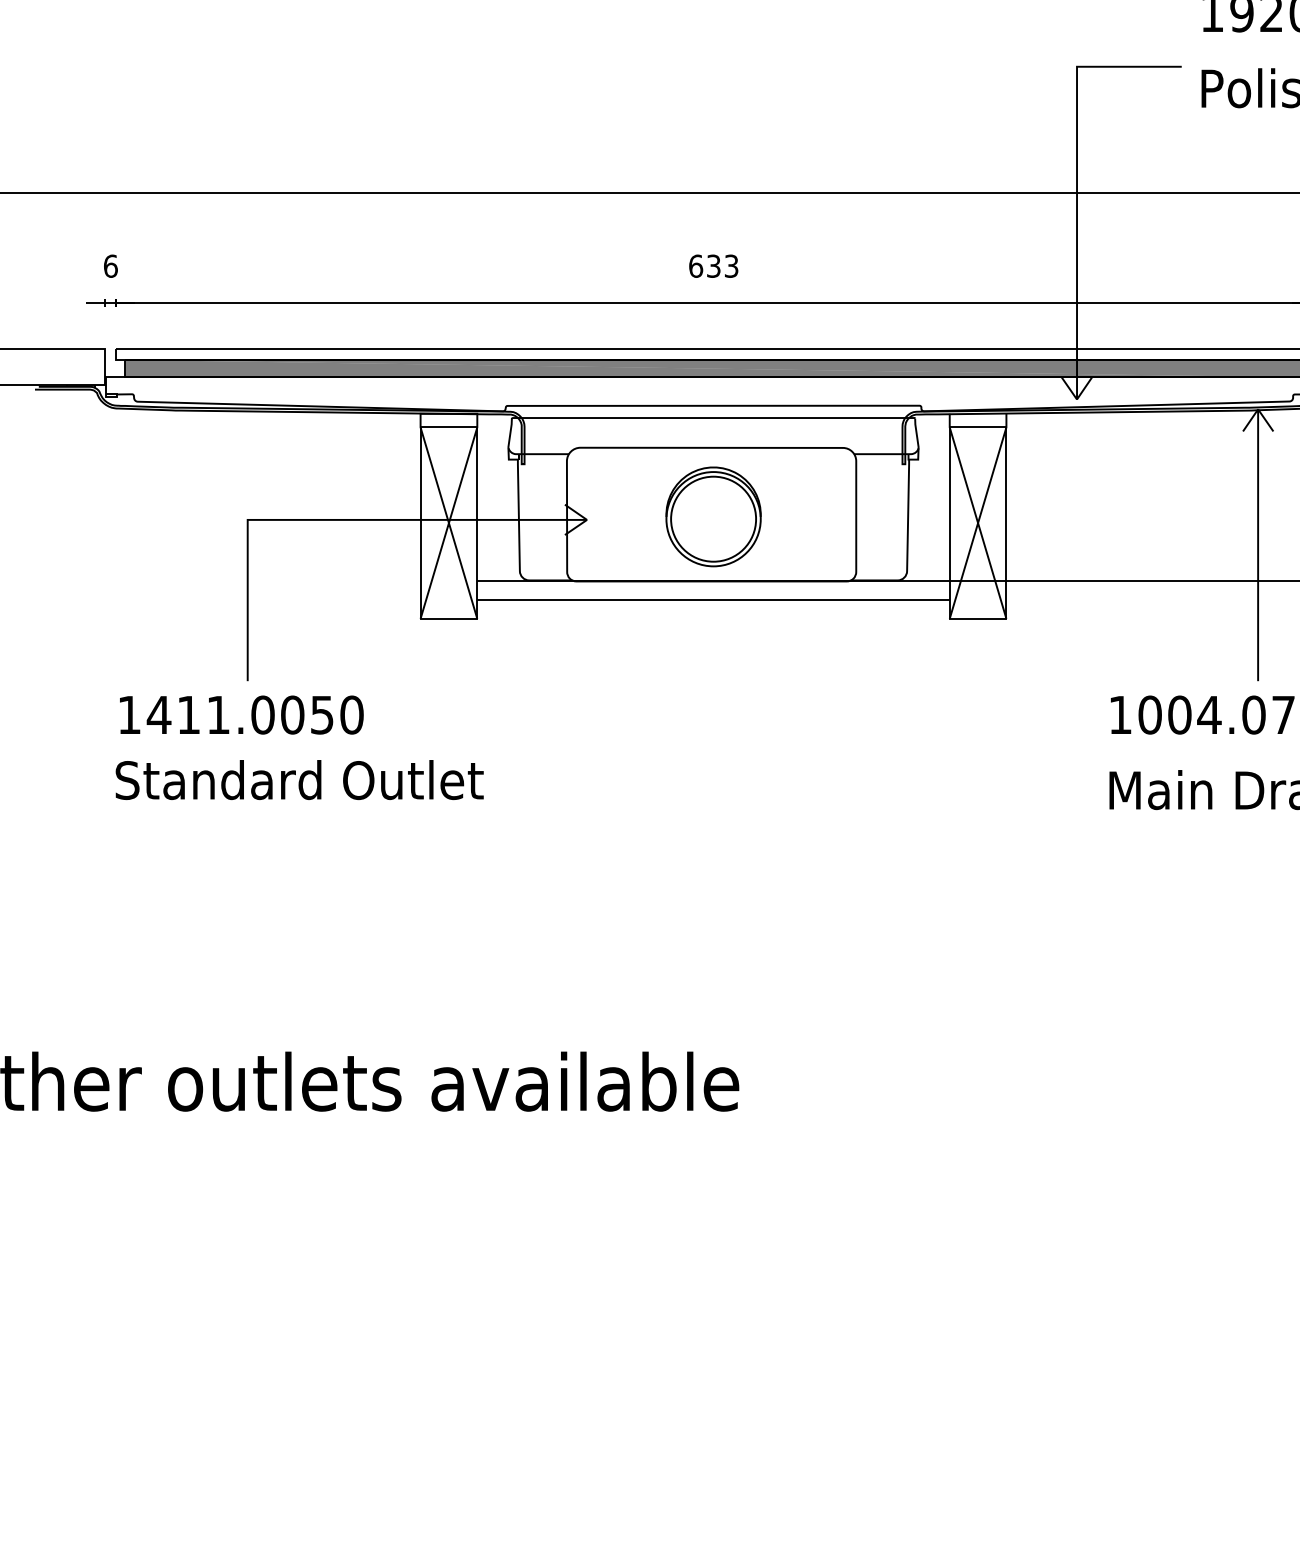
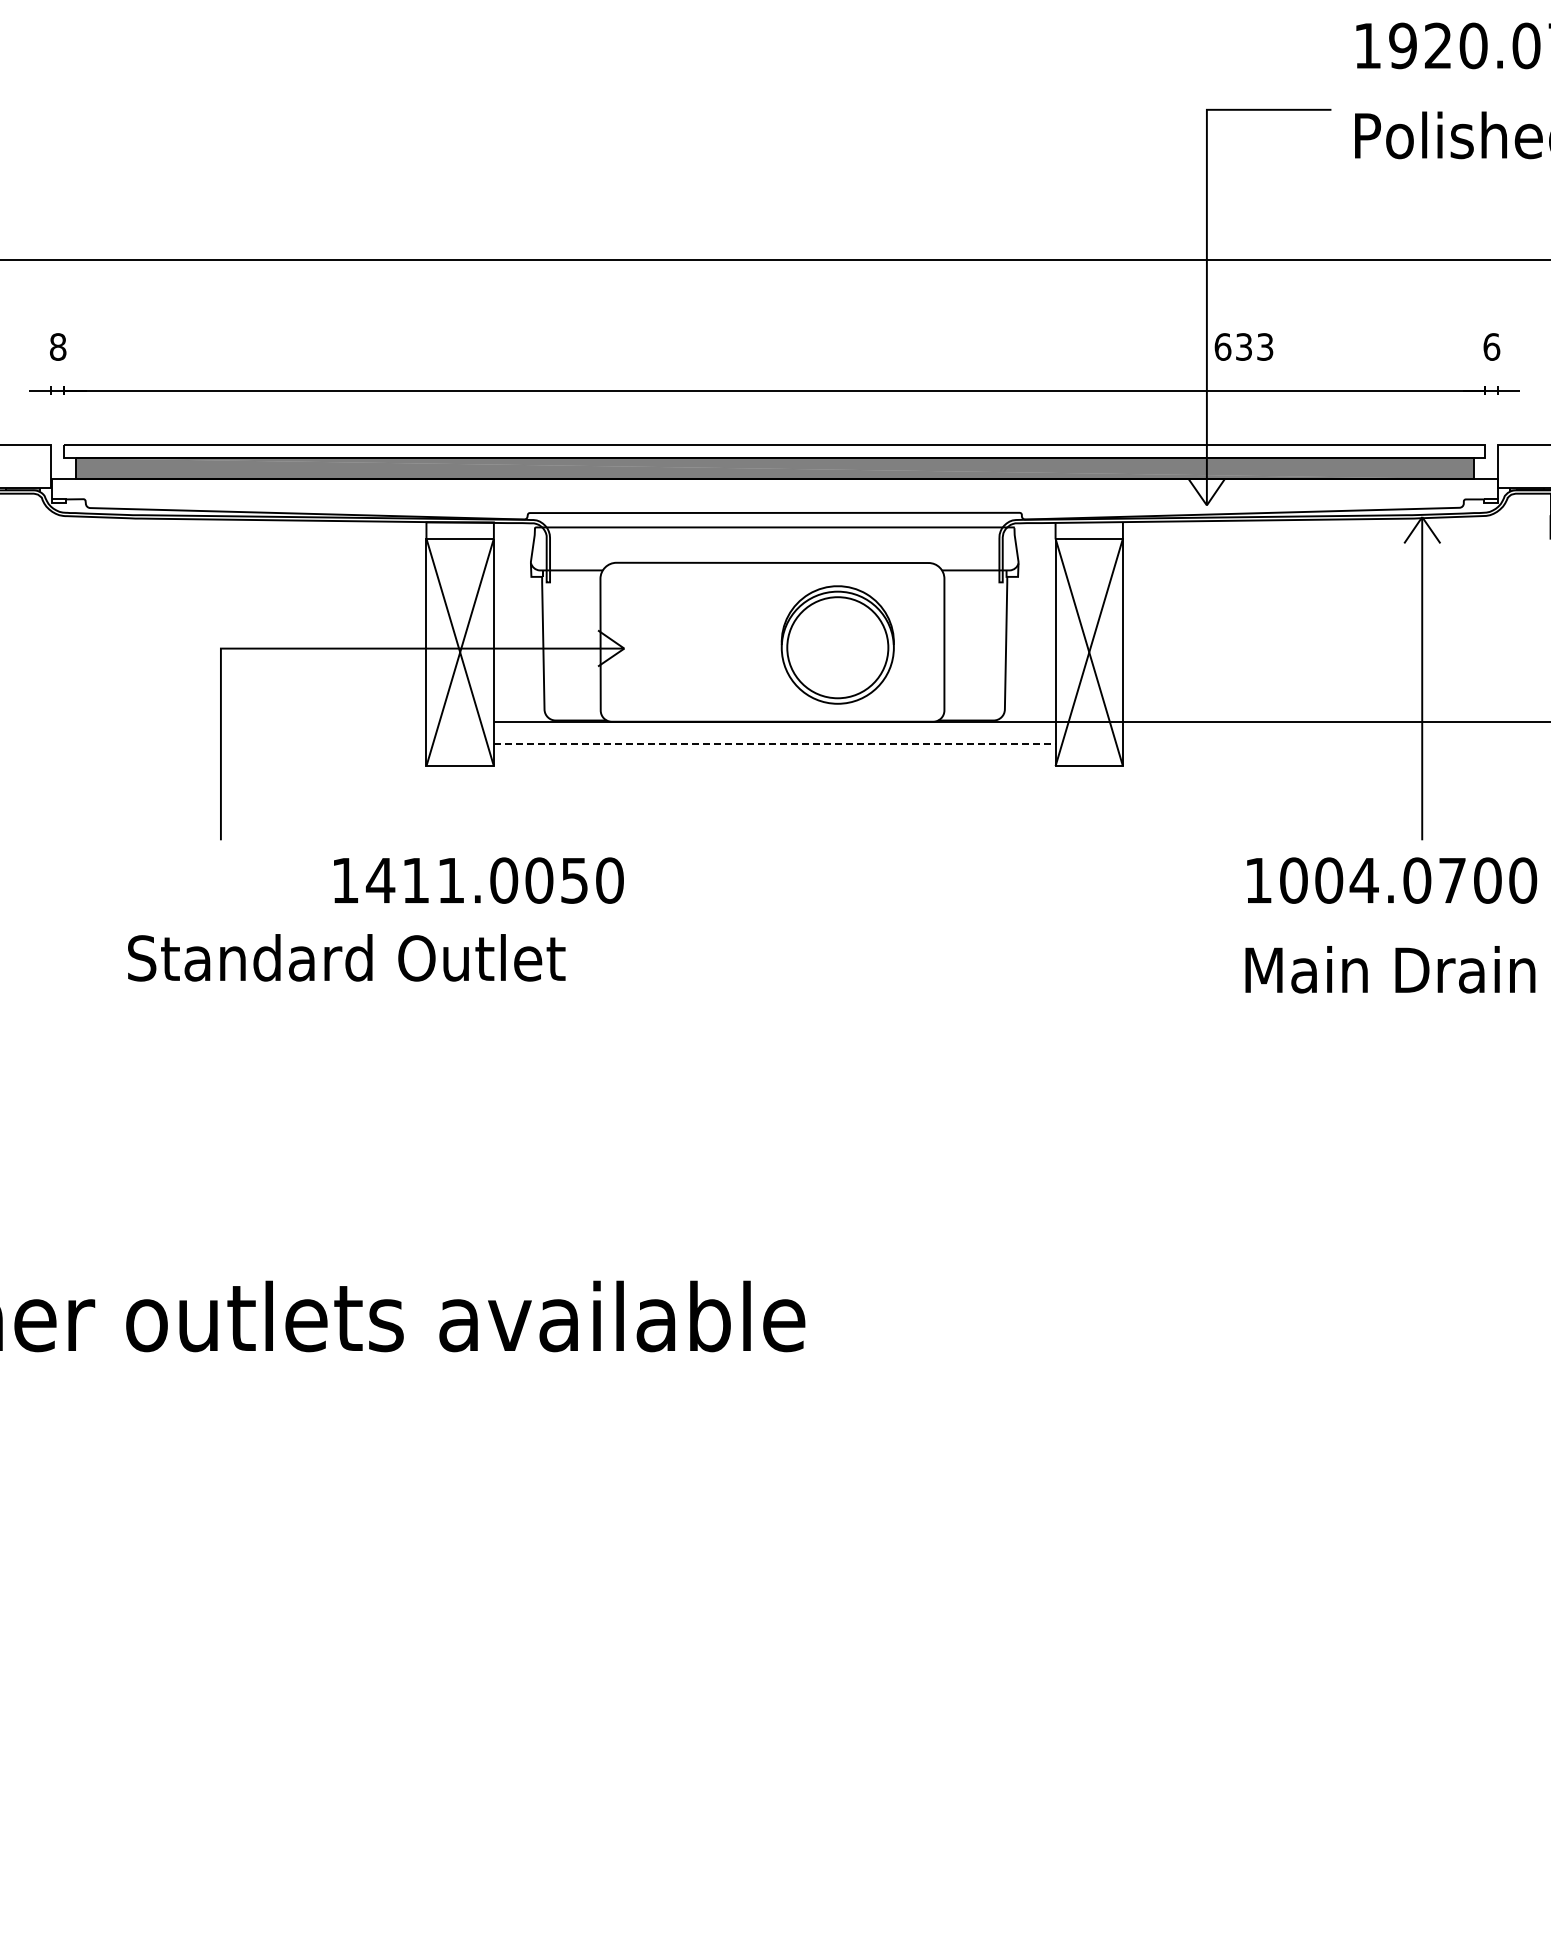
text: (111, 265) -> (58, 346), 6 -> 8
text: (713, 265) -> (1243, 346), moved
part: (713, 516) -> (837, 644), moved
line: (713, 600) -> (774, 744), solid -> dashed
text: (241, 714) -> (478, 880), moved
text: (299, 779) -> (346, 957), moved

